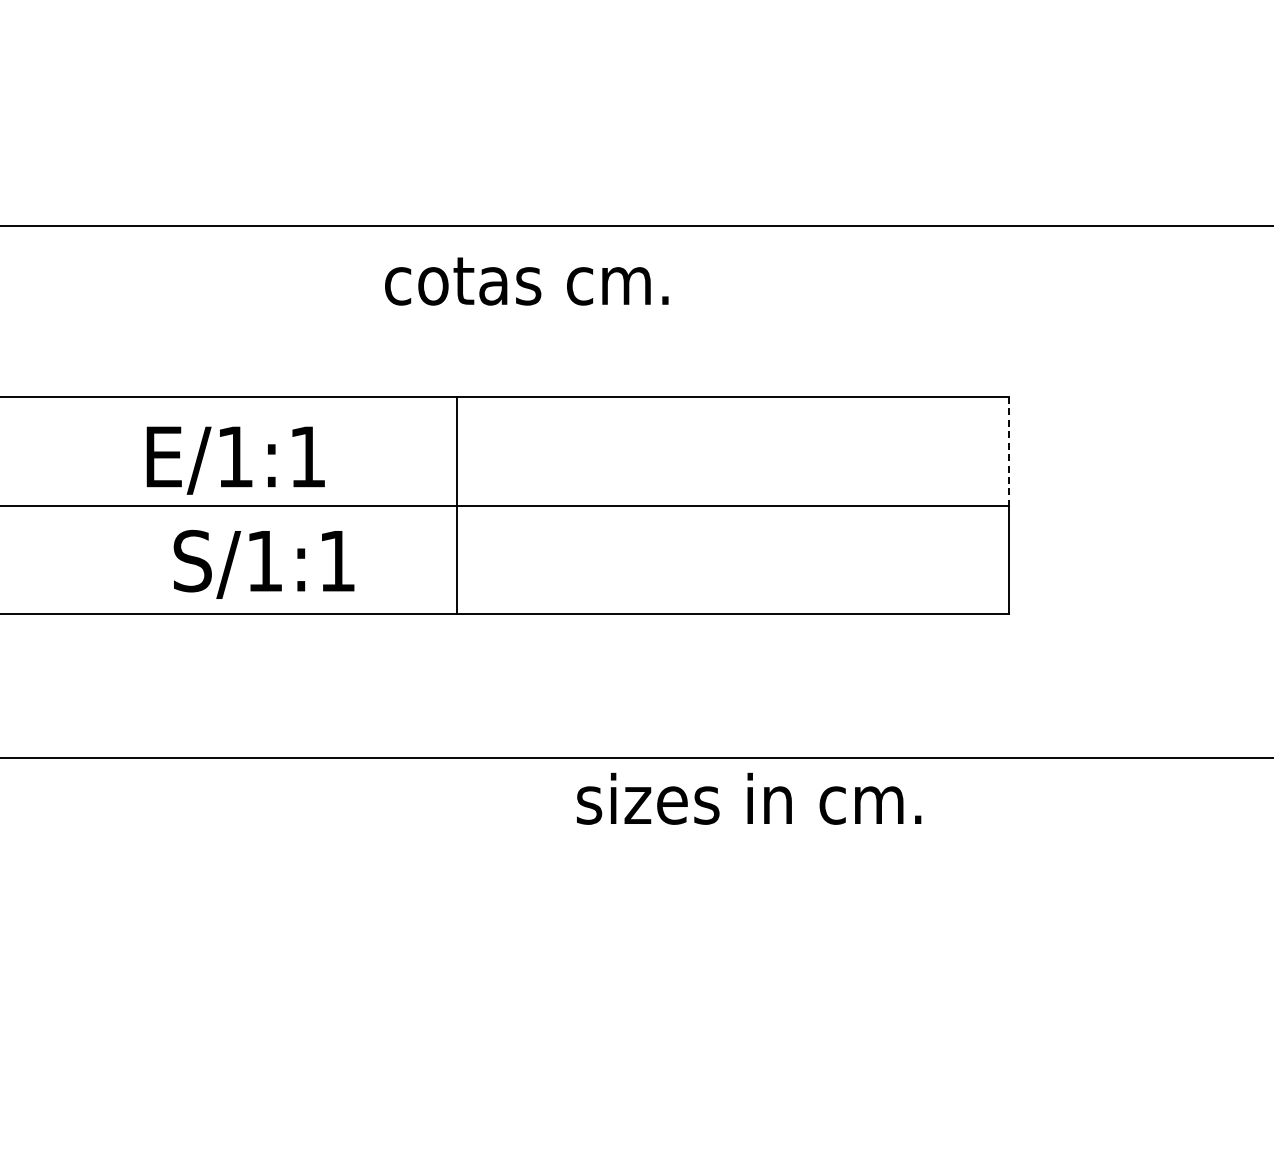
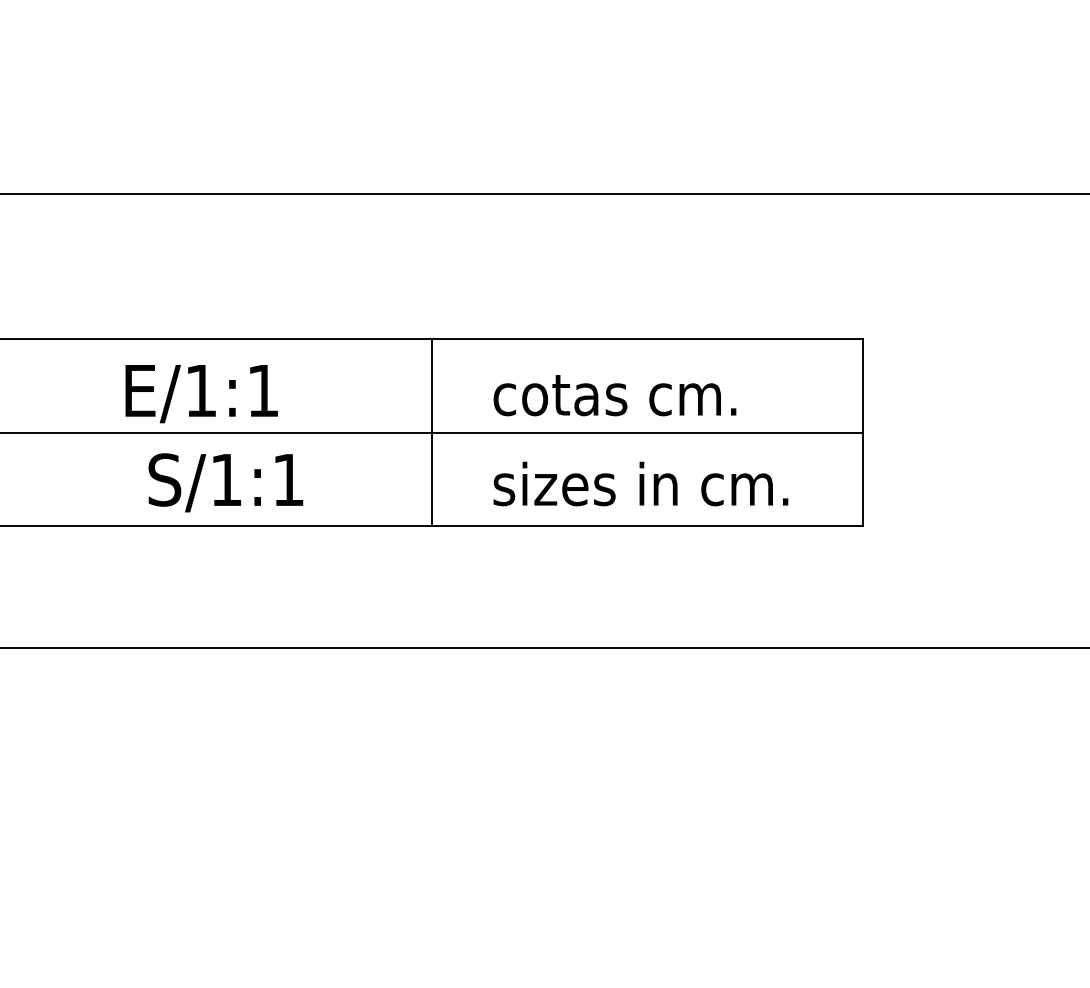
text: (526, 281) -> (614, 395), moved
line: (1008, 451) -> (862, 386), dashed -> solid
line: (457, 505) -> (432, 432), moved
text: (749, 798) -> (641, 483), moved

